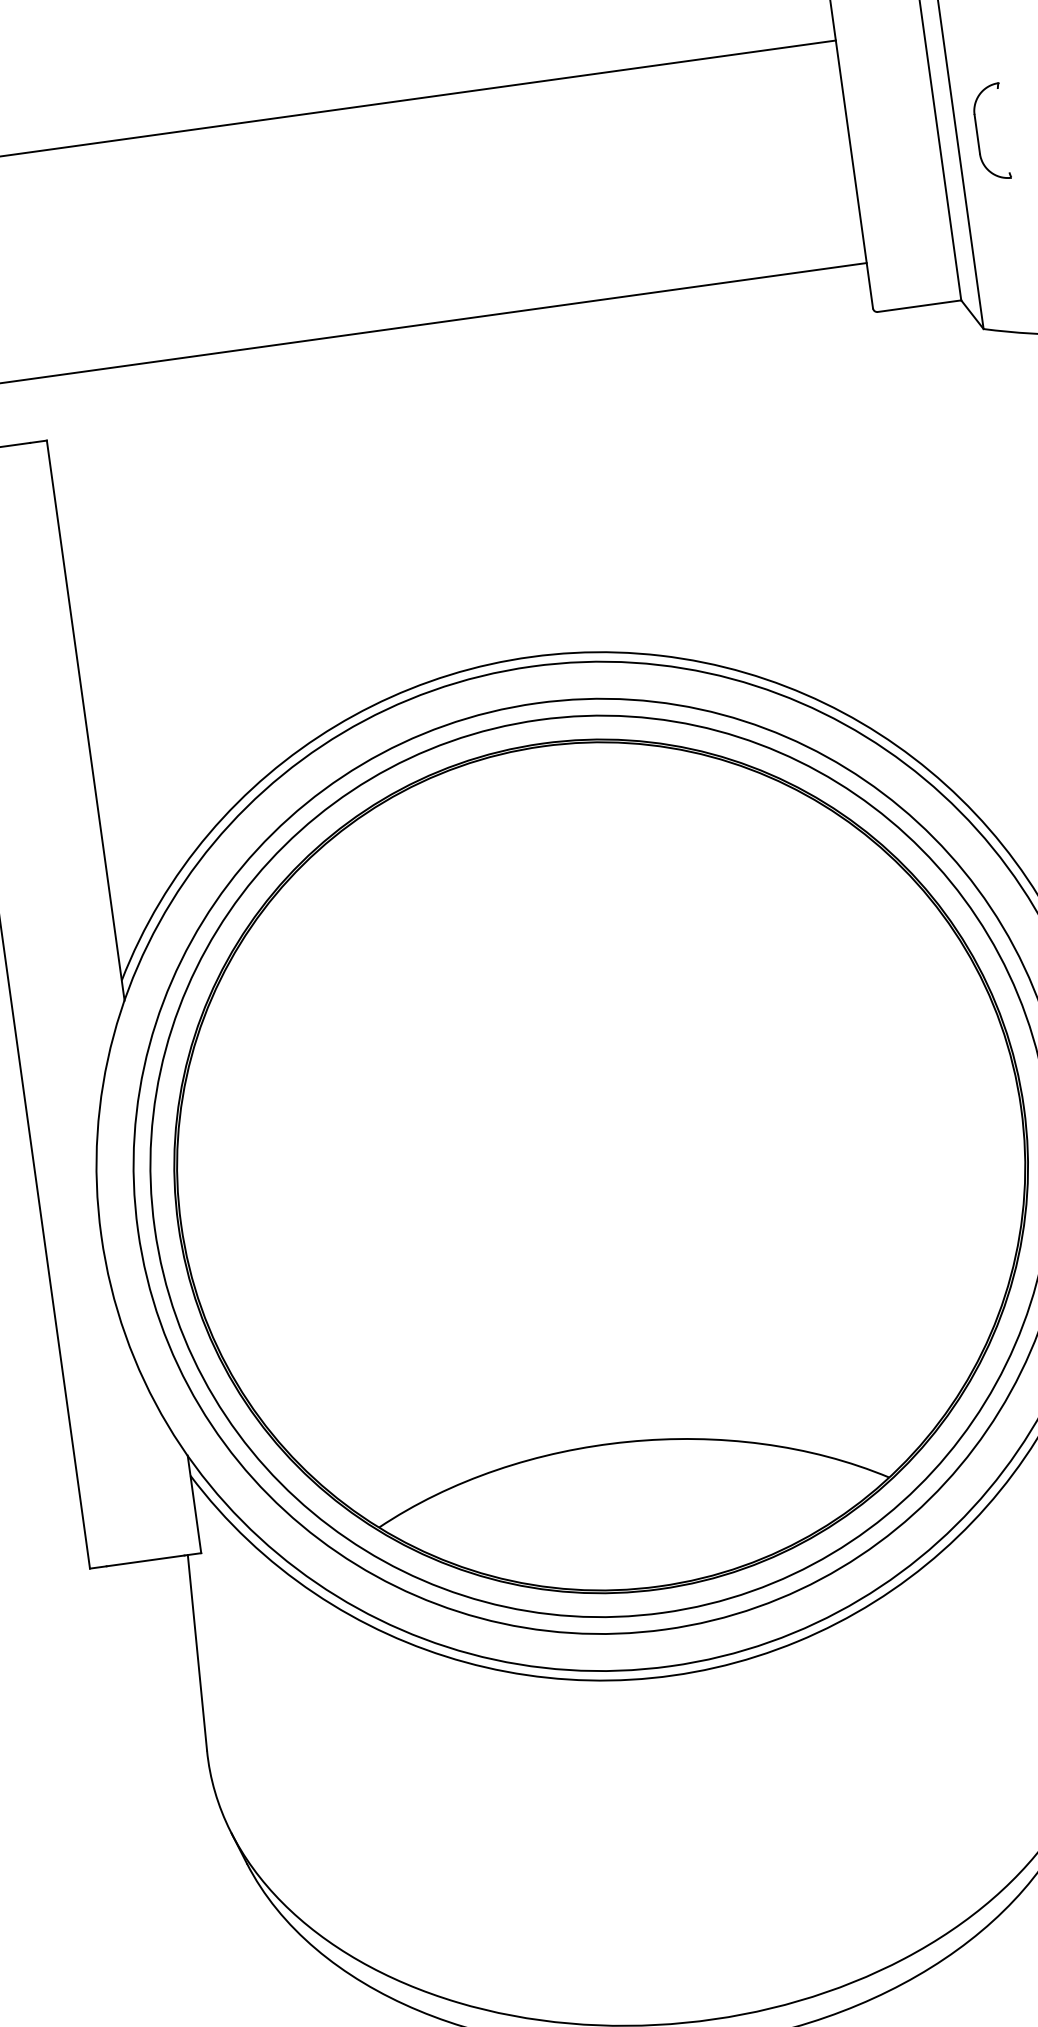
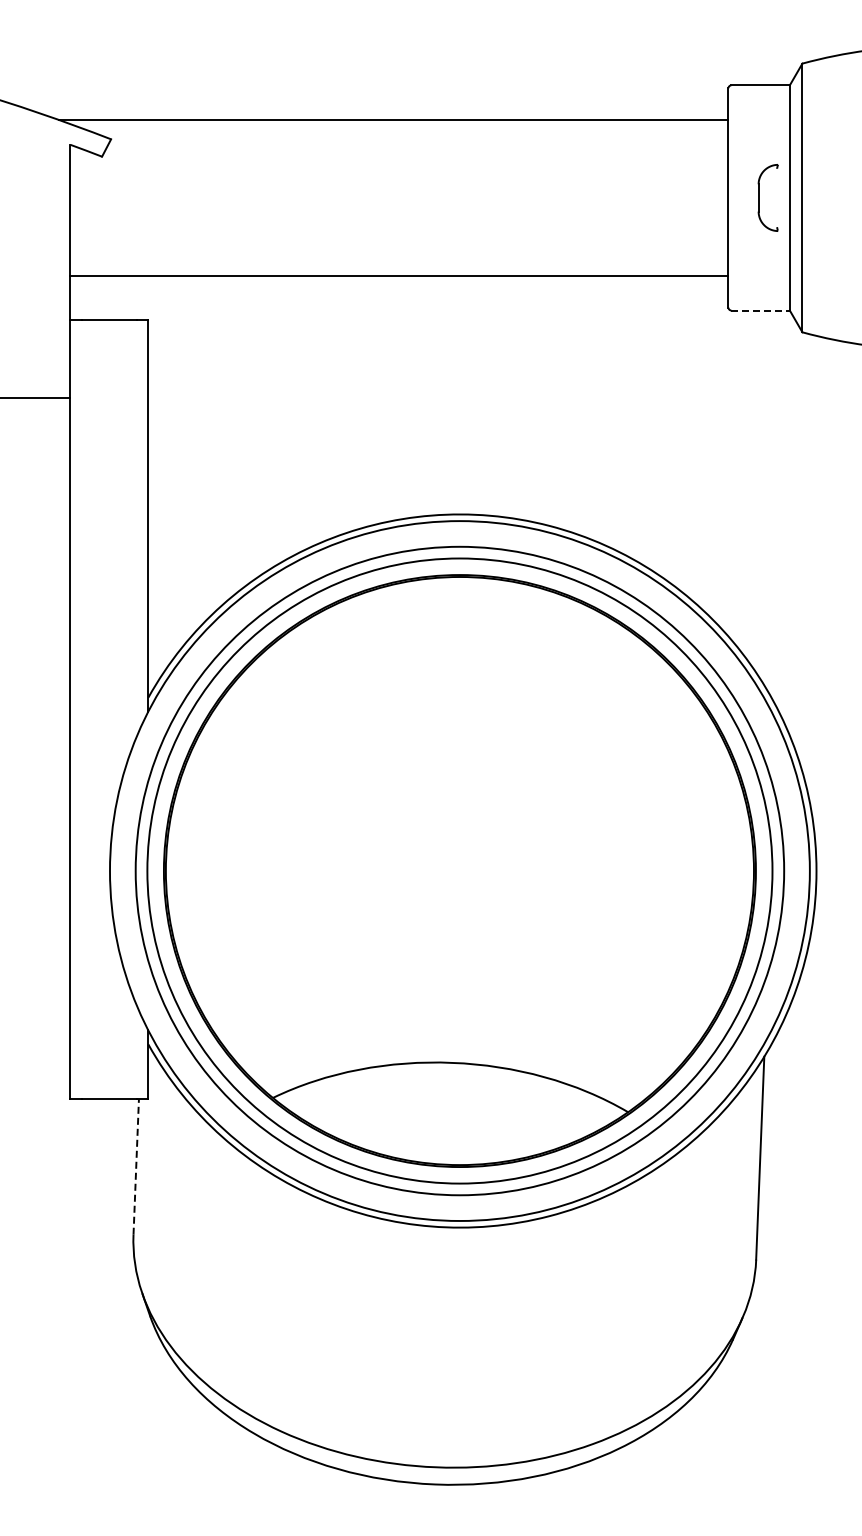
part: (978, 133) -> (759, 197), moved
line: (920, 305) -> (761, 310), solid -> dashed
line: (197, 1652) -> (136, 1166), solid -> dashed

